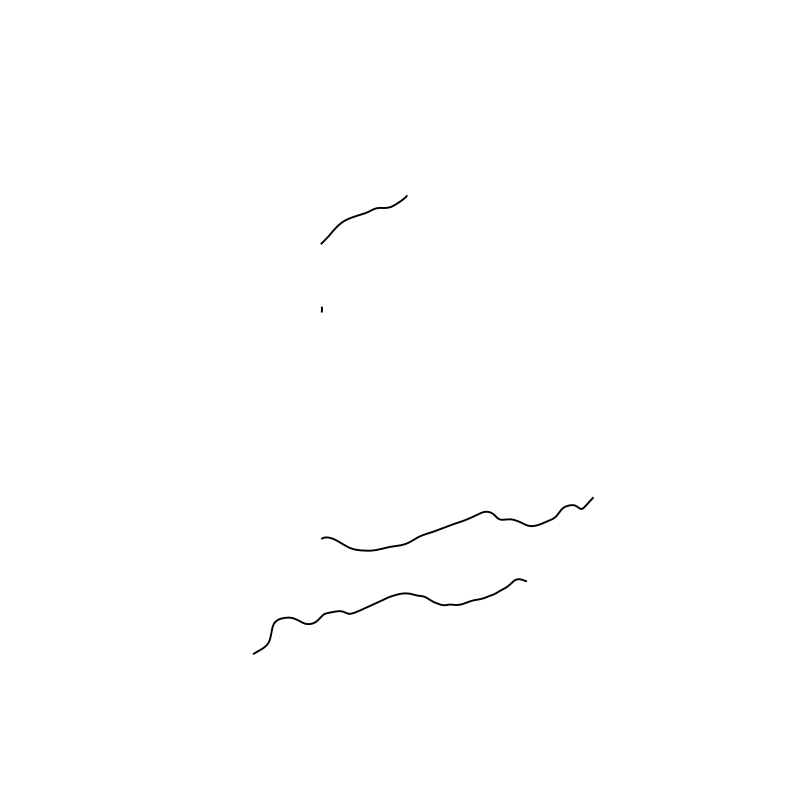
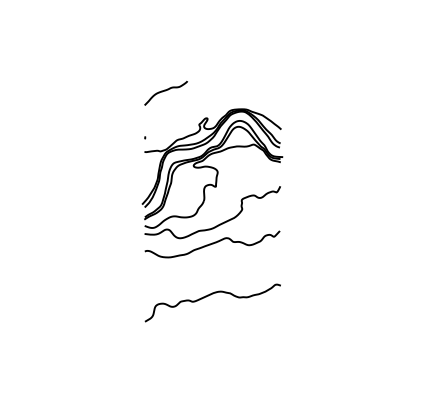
part: (457, 381) -> (212, 173), added
curve: (380, 603) -> (208, 296), moved

